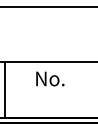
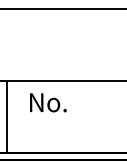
text: (50, 78) -> (48, 102), moved

